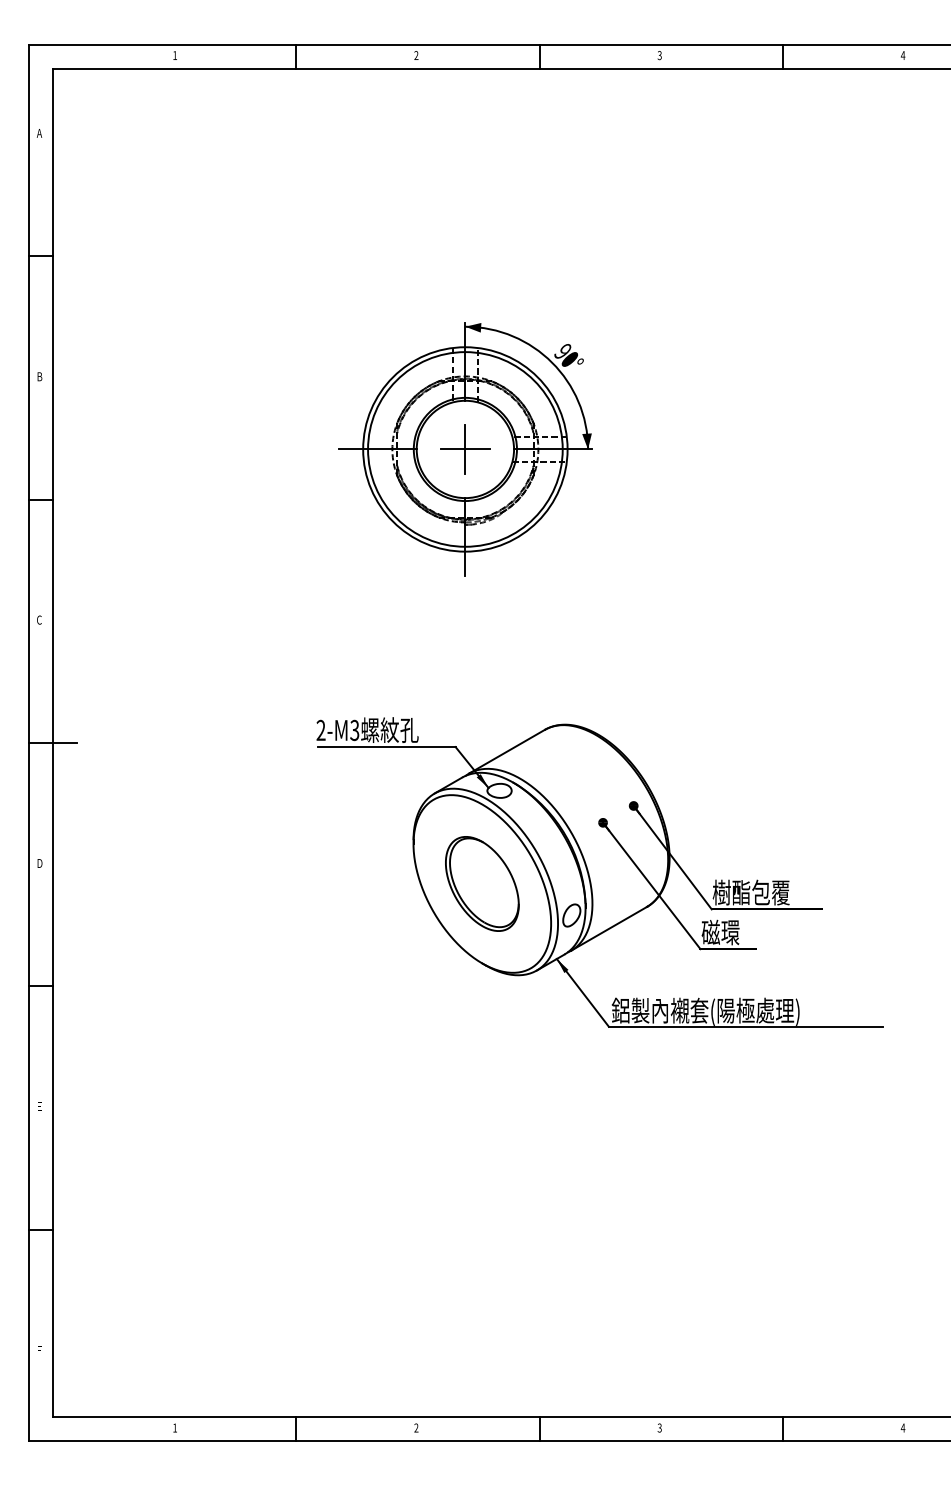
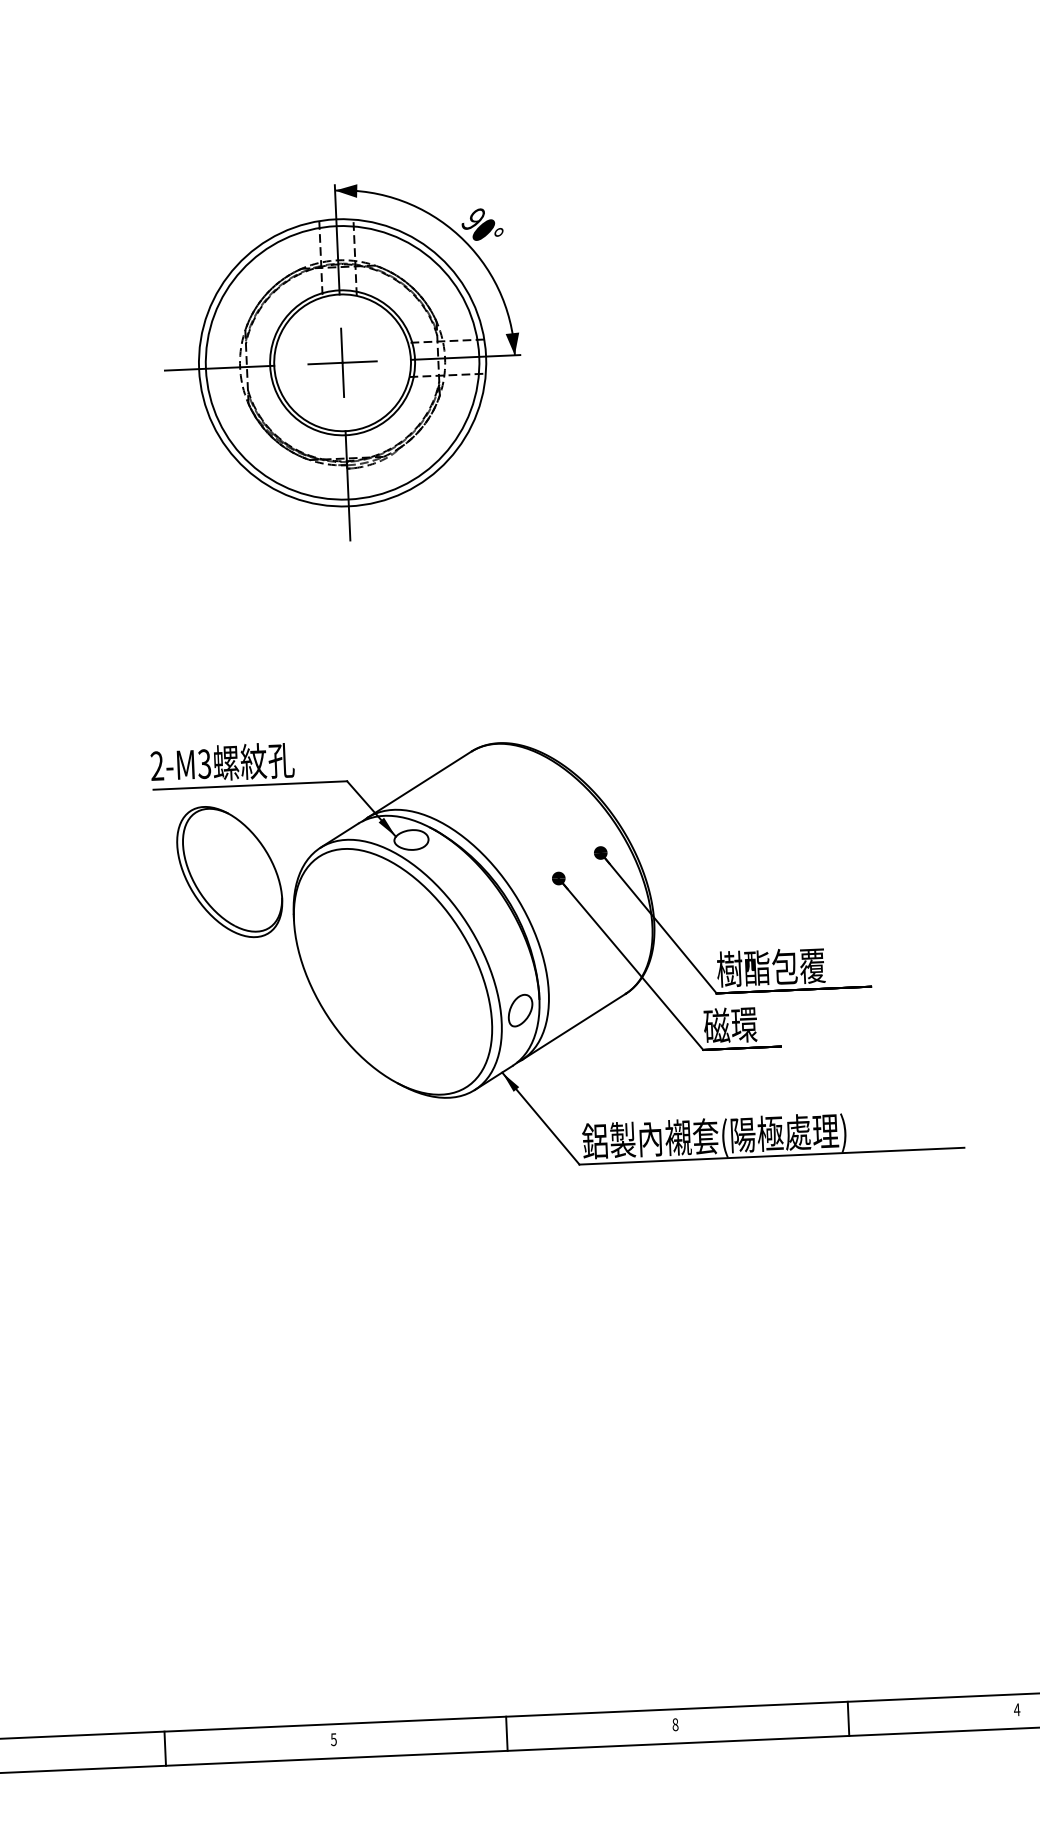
part: (482, 883) -> (229, 871), moved
text: (416, 1427) -> (333, 1738), 2 -> 5
text: (659, 1427) -> (675, 1723), 3 -> 8

